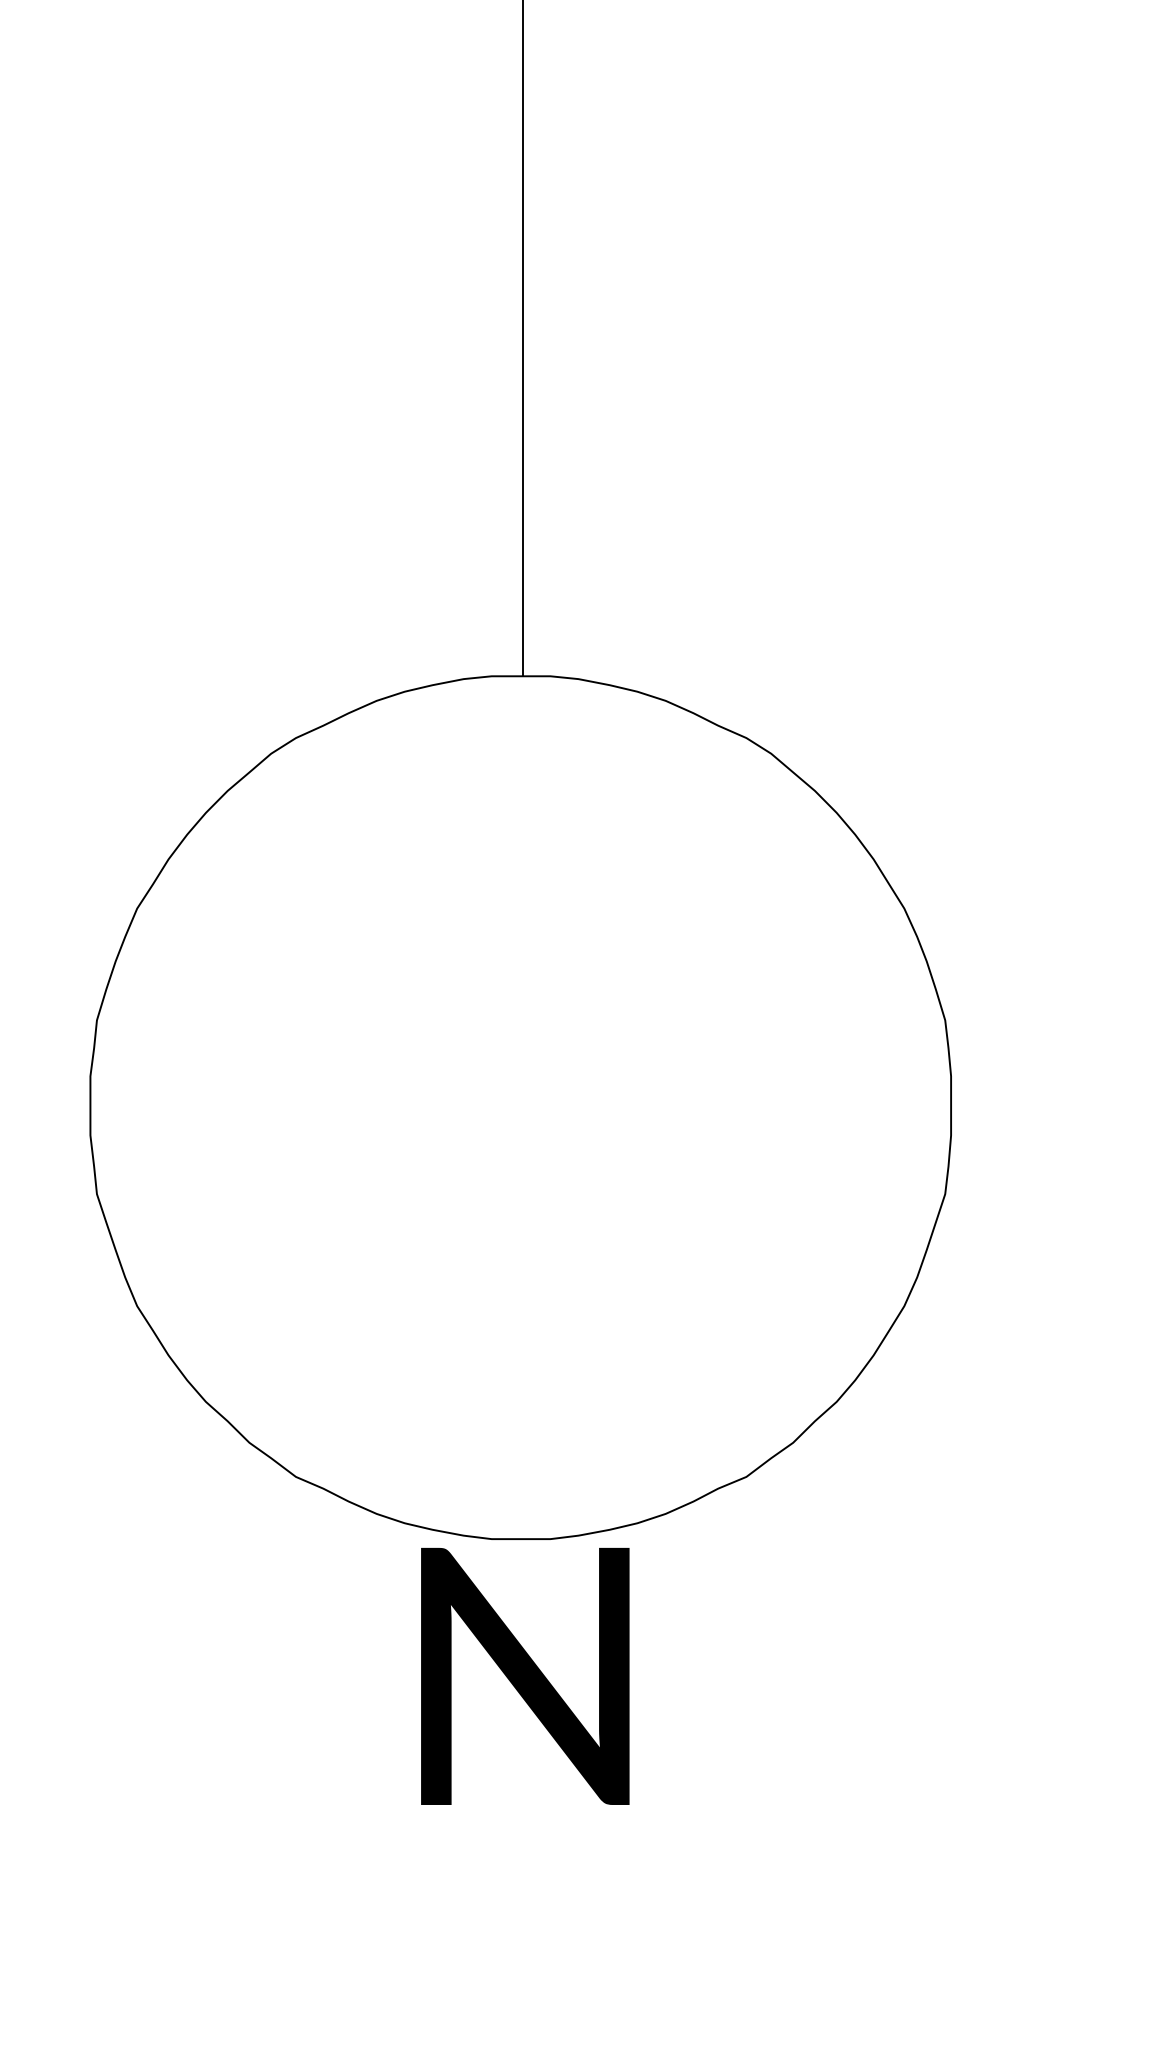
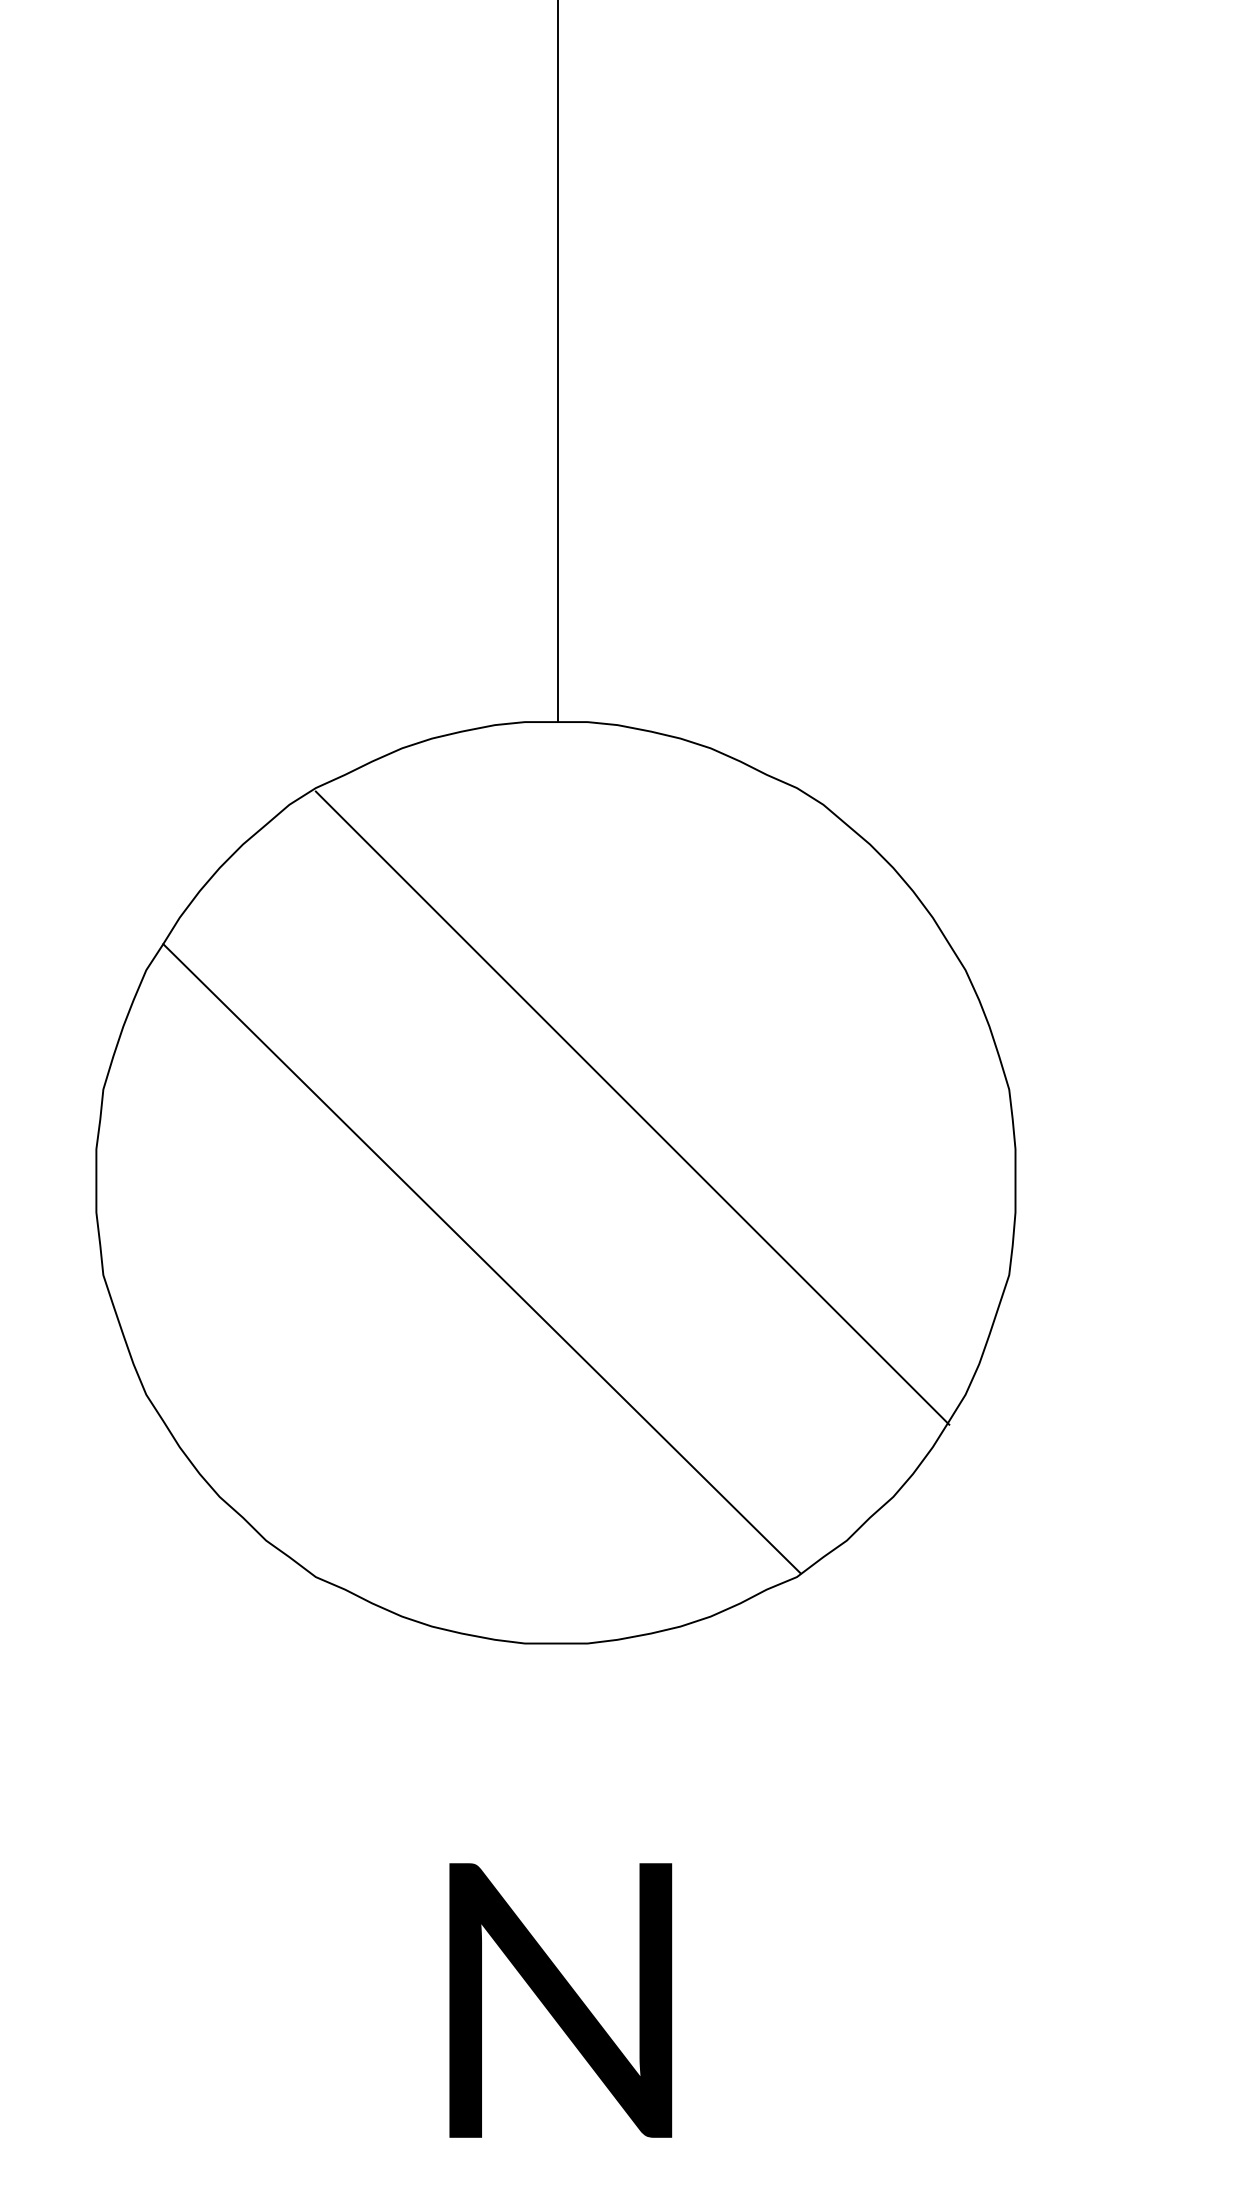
line: (592, 1037) -> (632, 1107), added
line: (451, 1178) -> (481, 1258), added
text: (525, 1676) -> (560, 2000), moved

